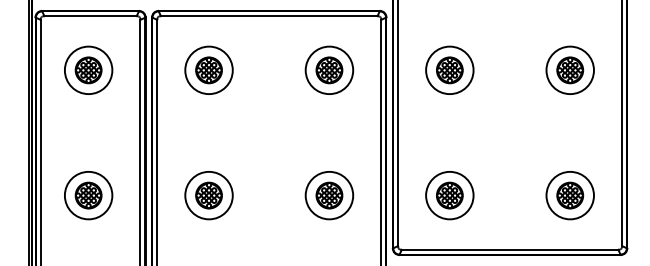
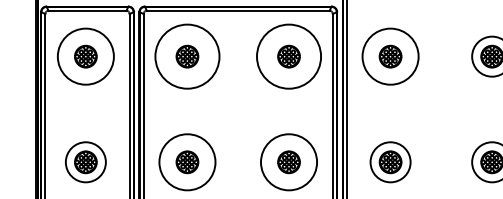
circle: (88, 70) -> (85, 56), size x1.4
circle: (208, 70) -> (186, 56), size x1.6
circle: (329, 70) -> (289, 56), size x1.6
circle: (449, 70) -> (390, 56), size x1.4
circle: (208, 195) -> (186, 162), size x1.4
circle: (329, 195) -> (289, 162), size x1.4

